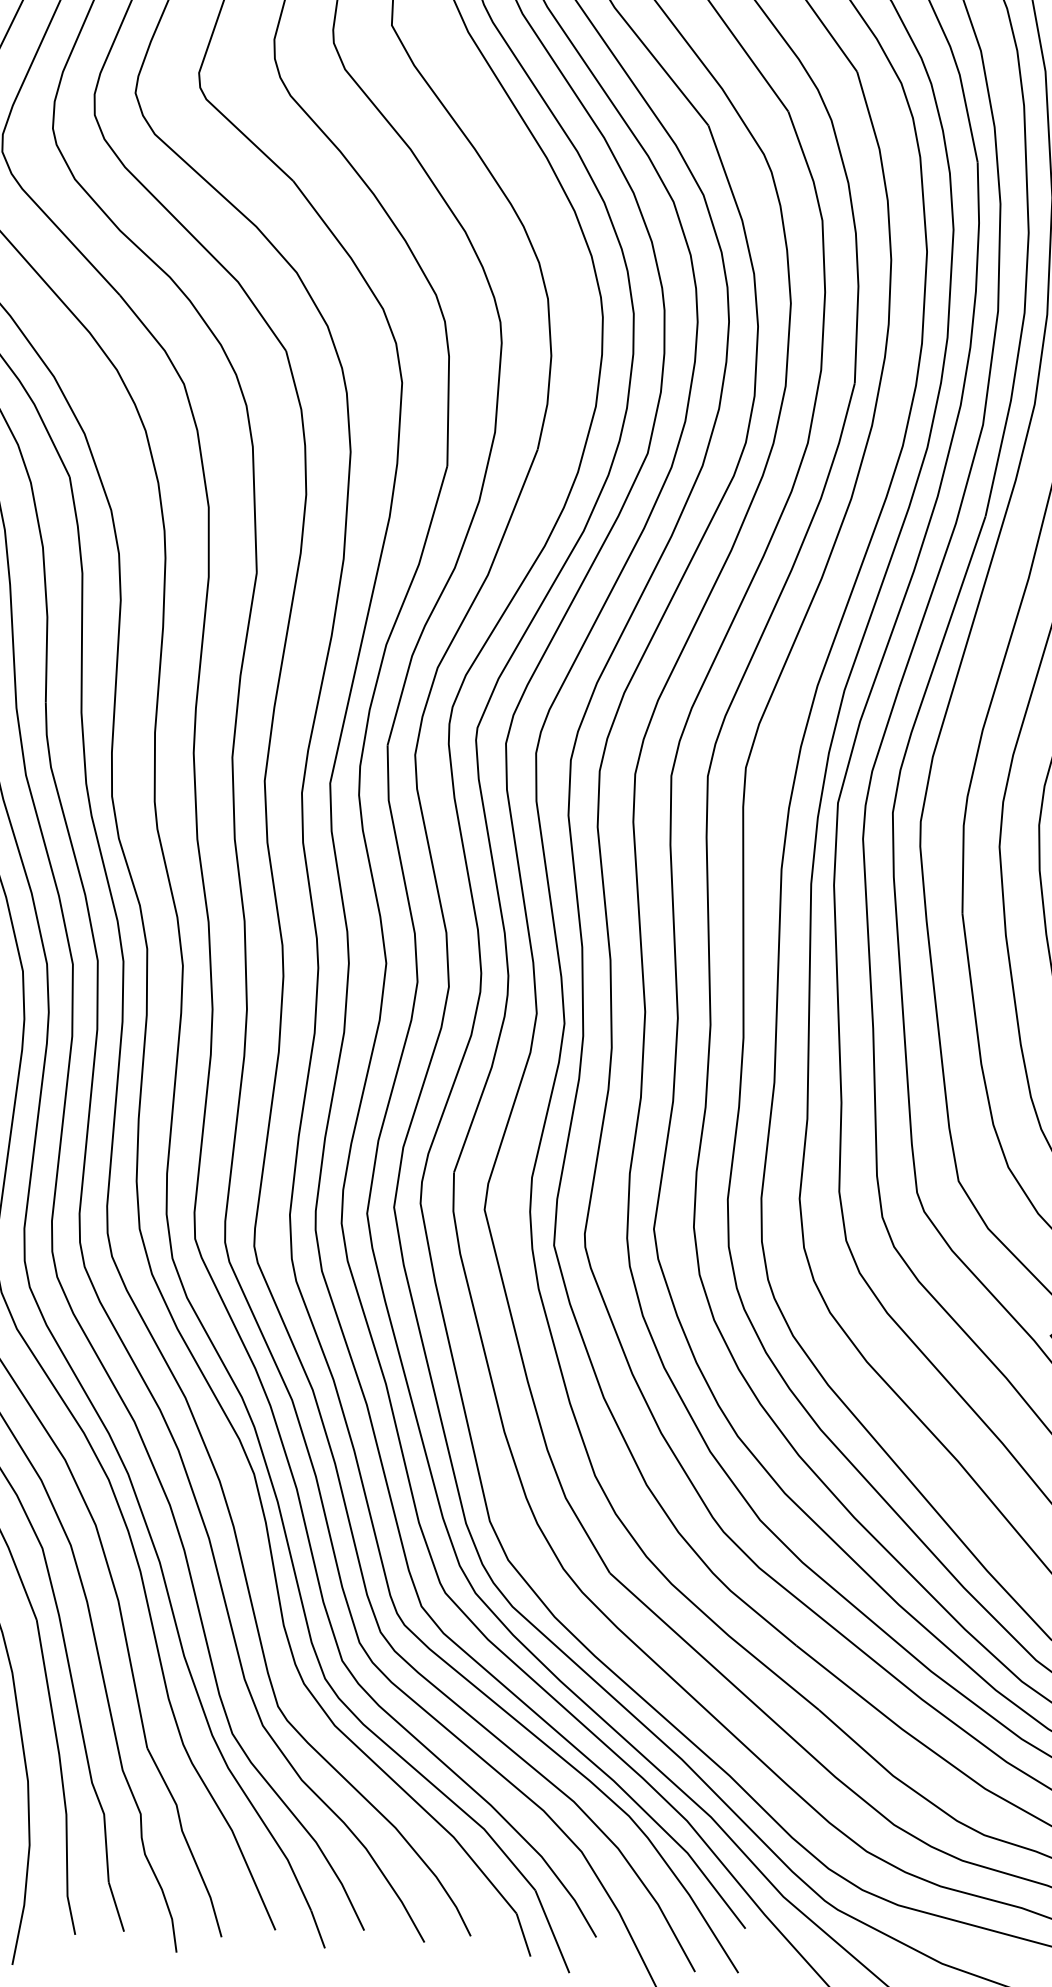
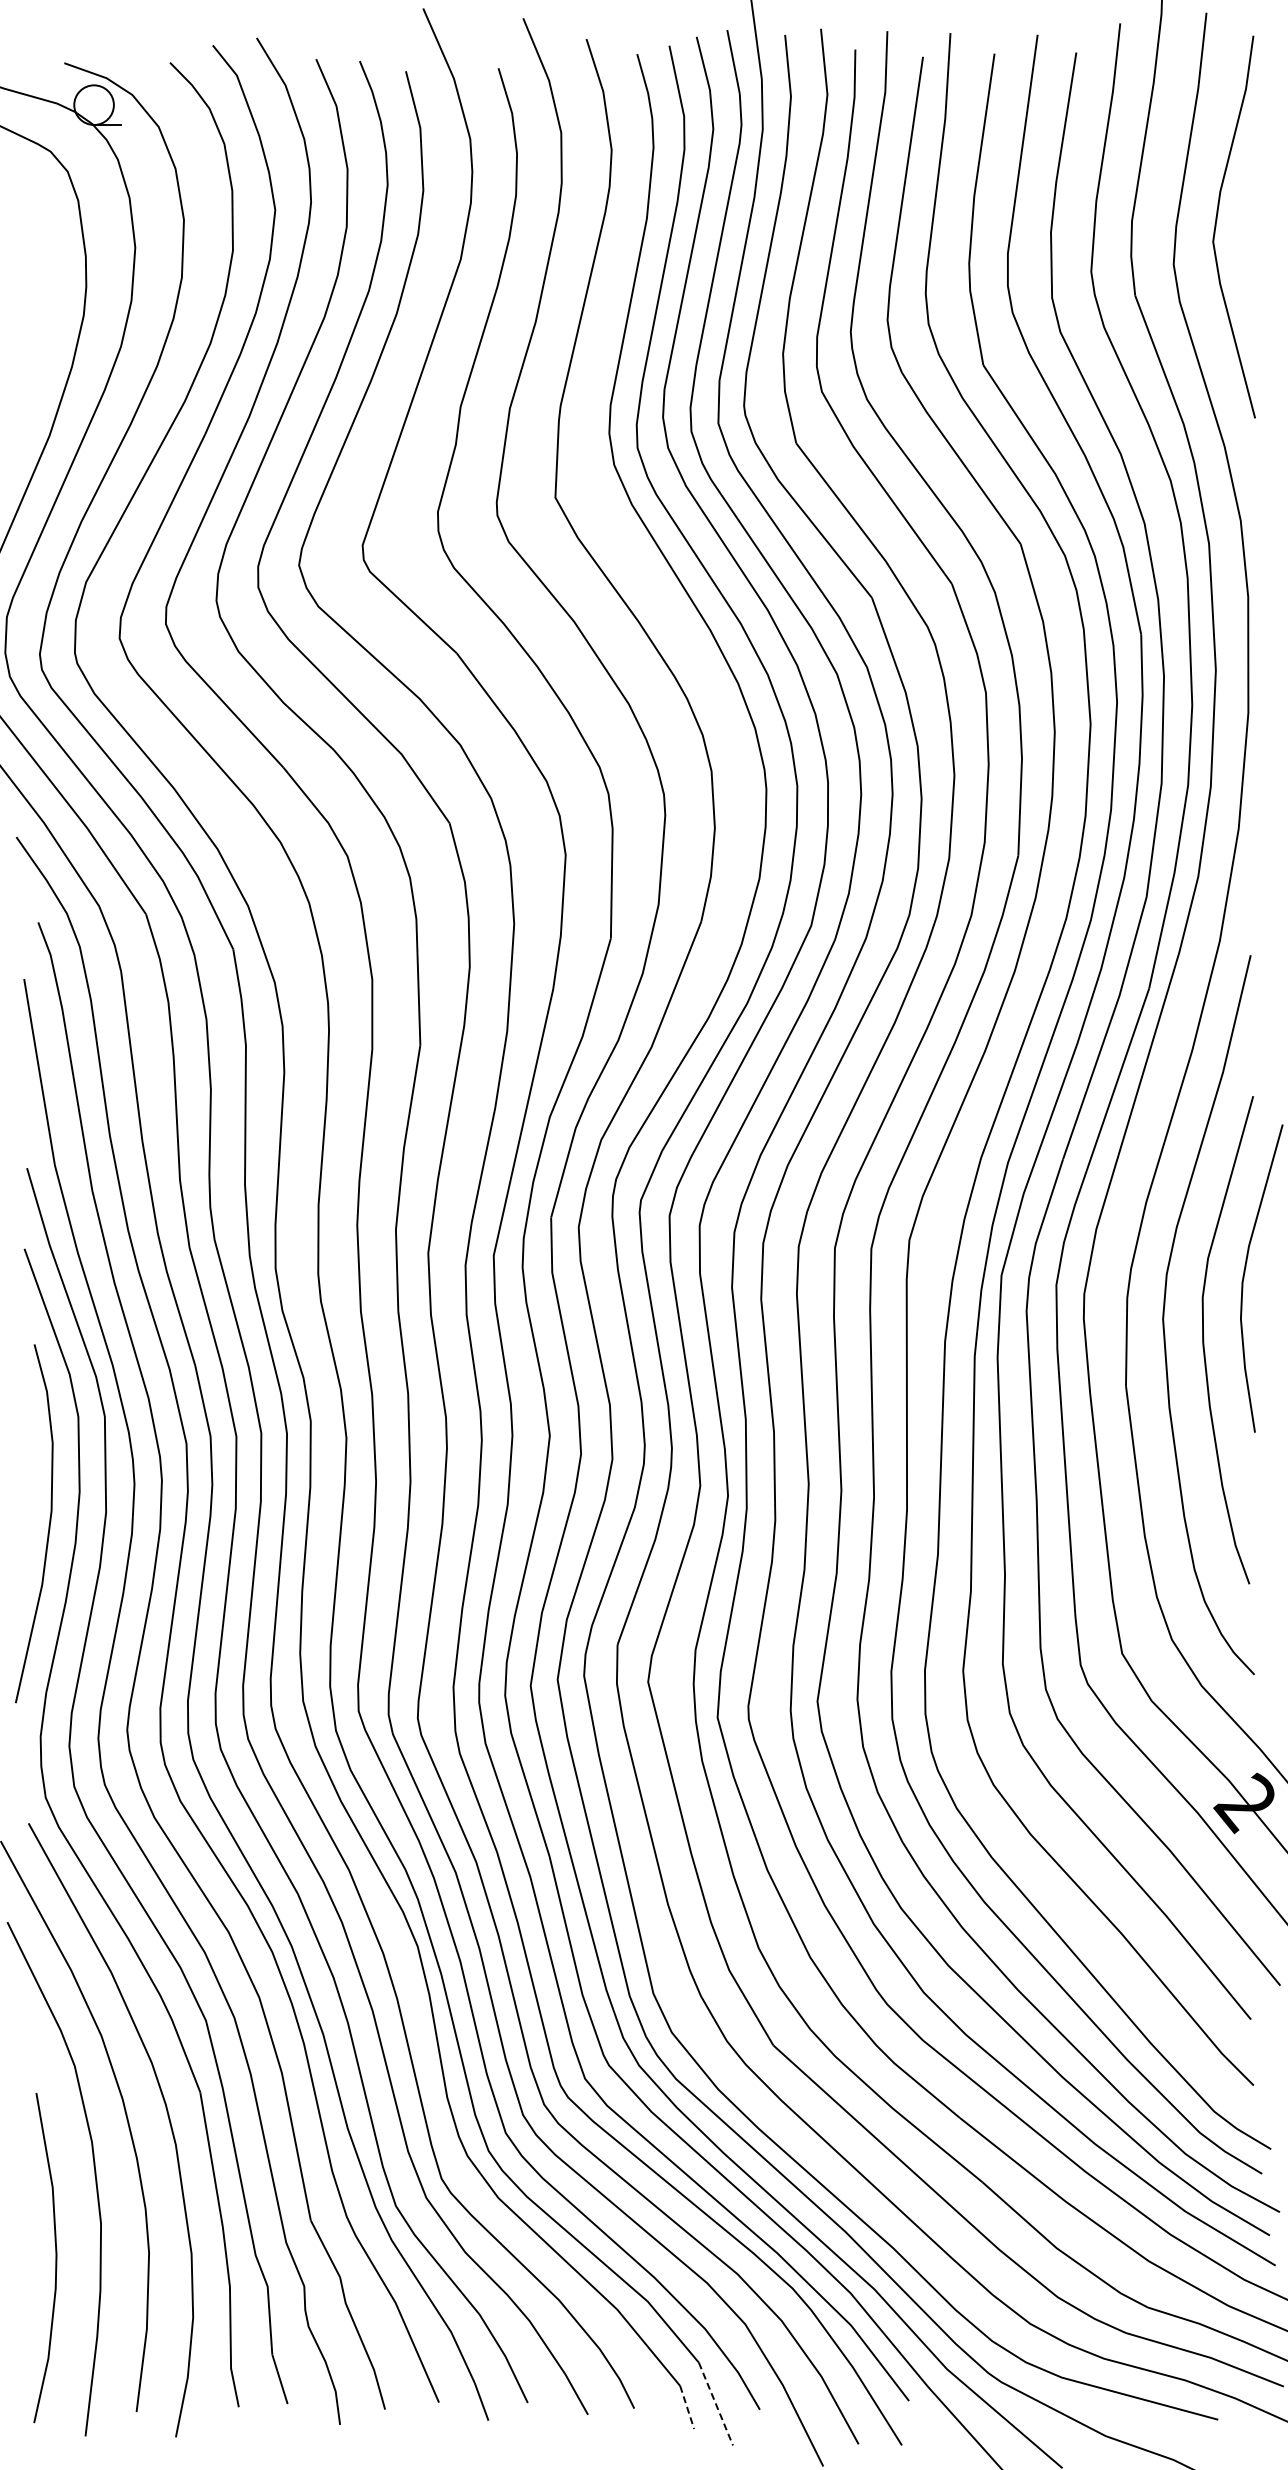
line: (551, 1932) -> (715, 2404), solid -> dashed
line: (523, 1935) -> (687, 2407), solid -> dashed

